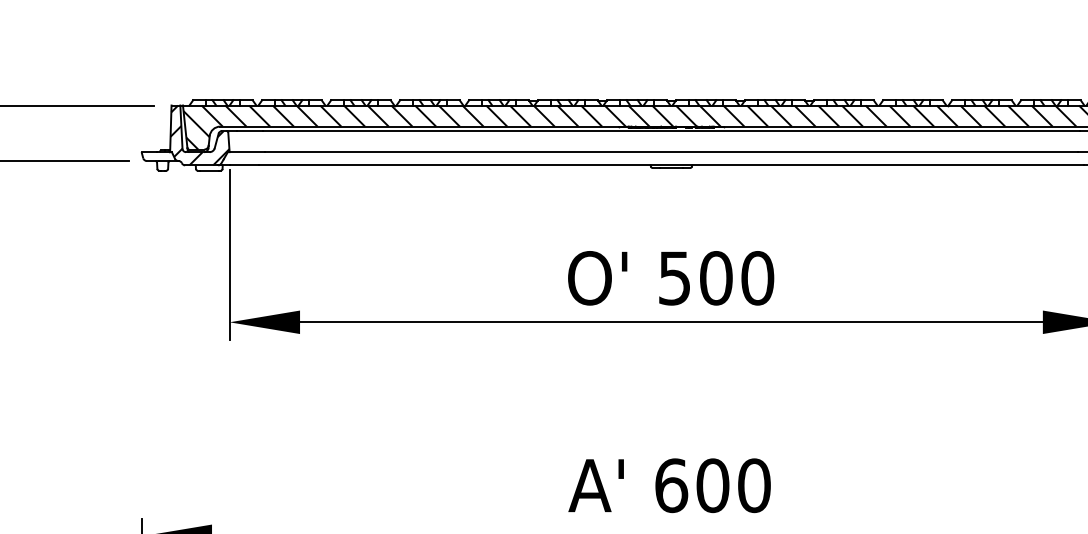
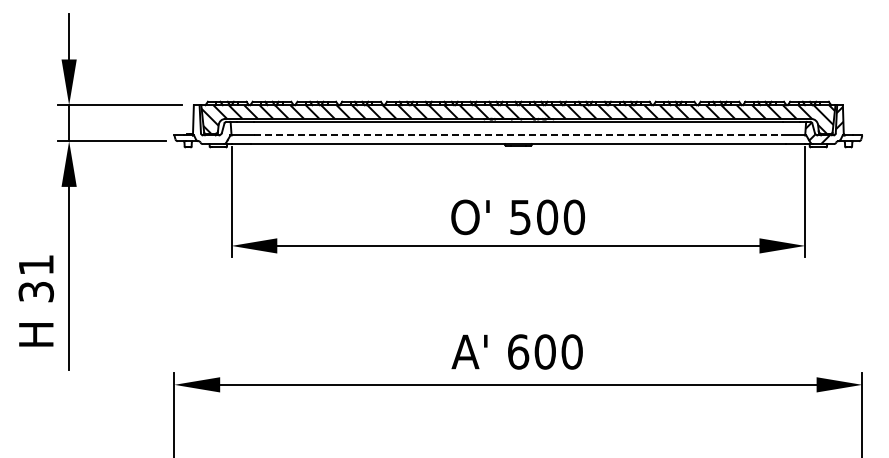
hatch: (200, 135) -> (212, 124), removed
line: (671, 152) -> (518, 135), solid -> dashed

